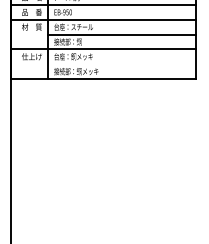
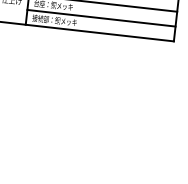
line: (122, 64) -> (101, 18), added

